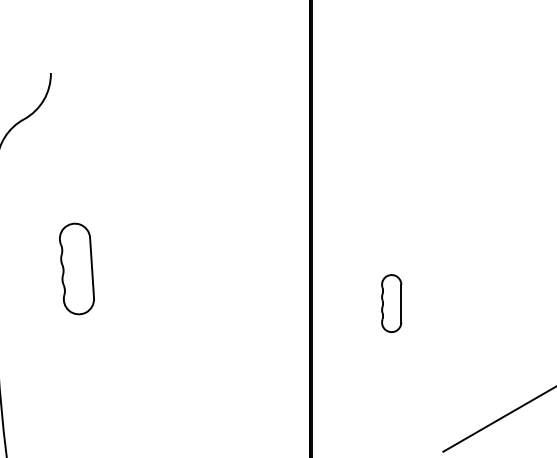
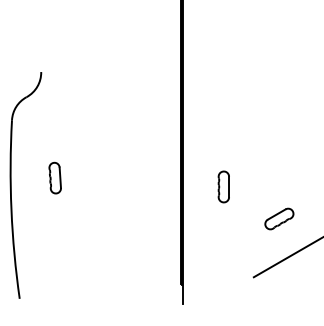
part: (75, 267) -> (54, 177), size x0.62
part: (390, 302) -> (223, 186), moved
part: (490, 343) -> (279, 218), added

